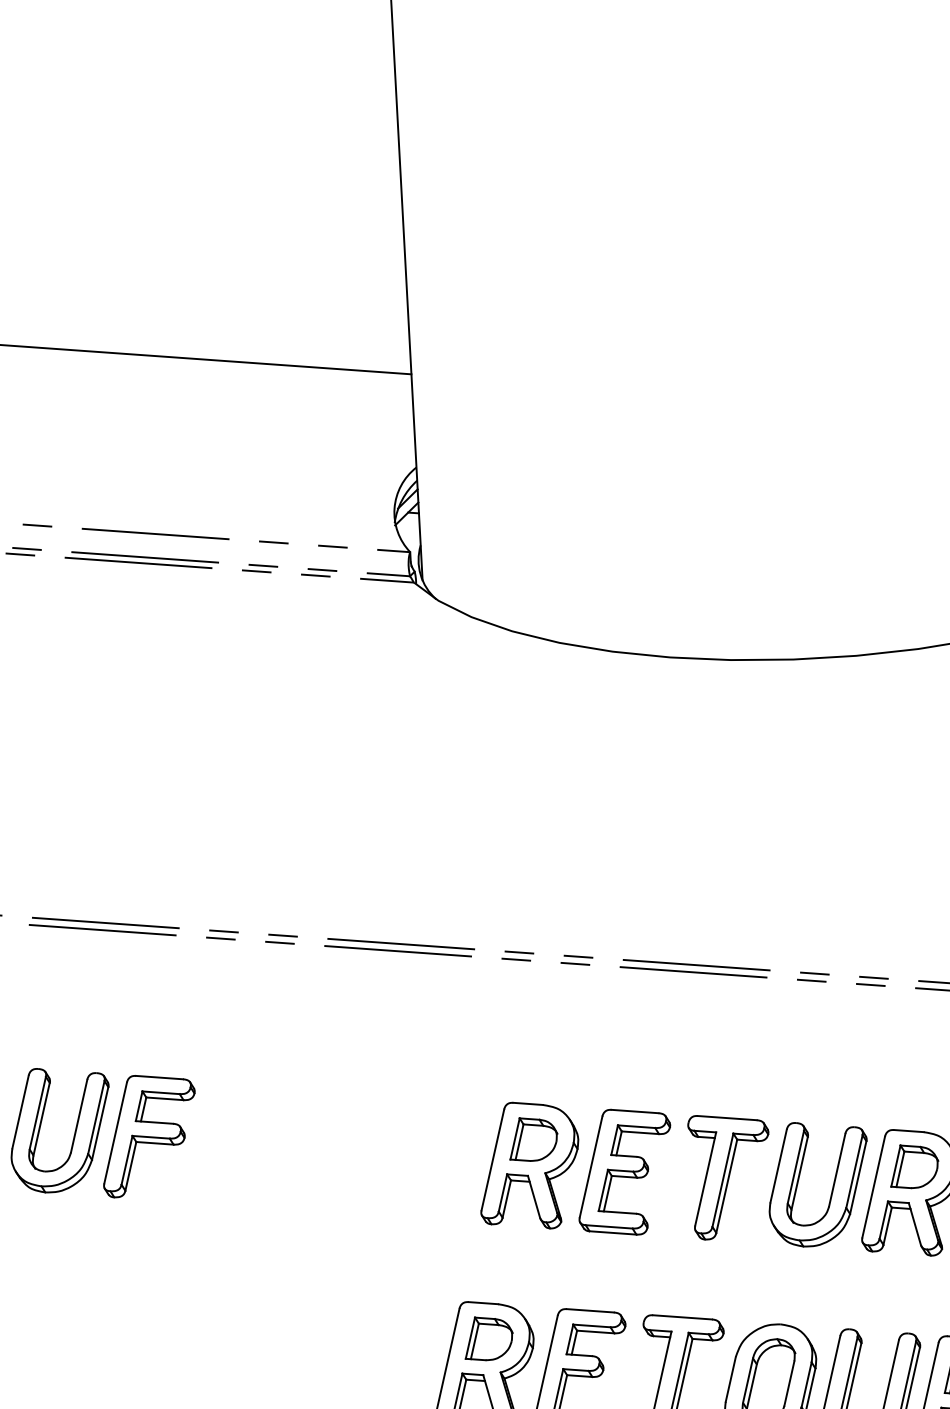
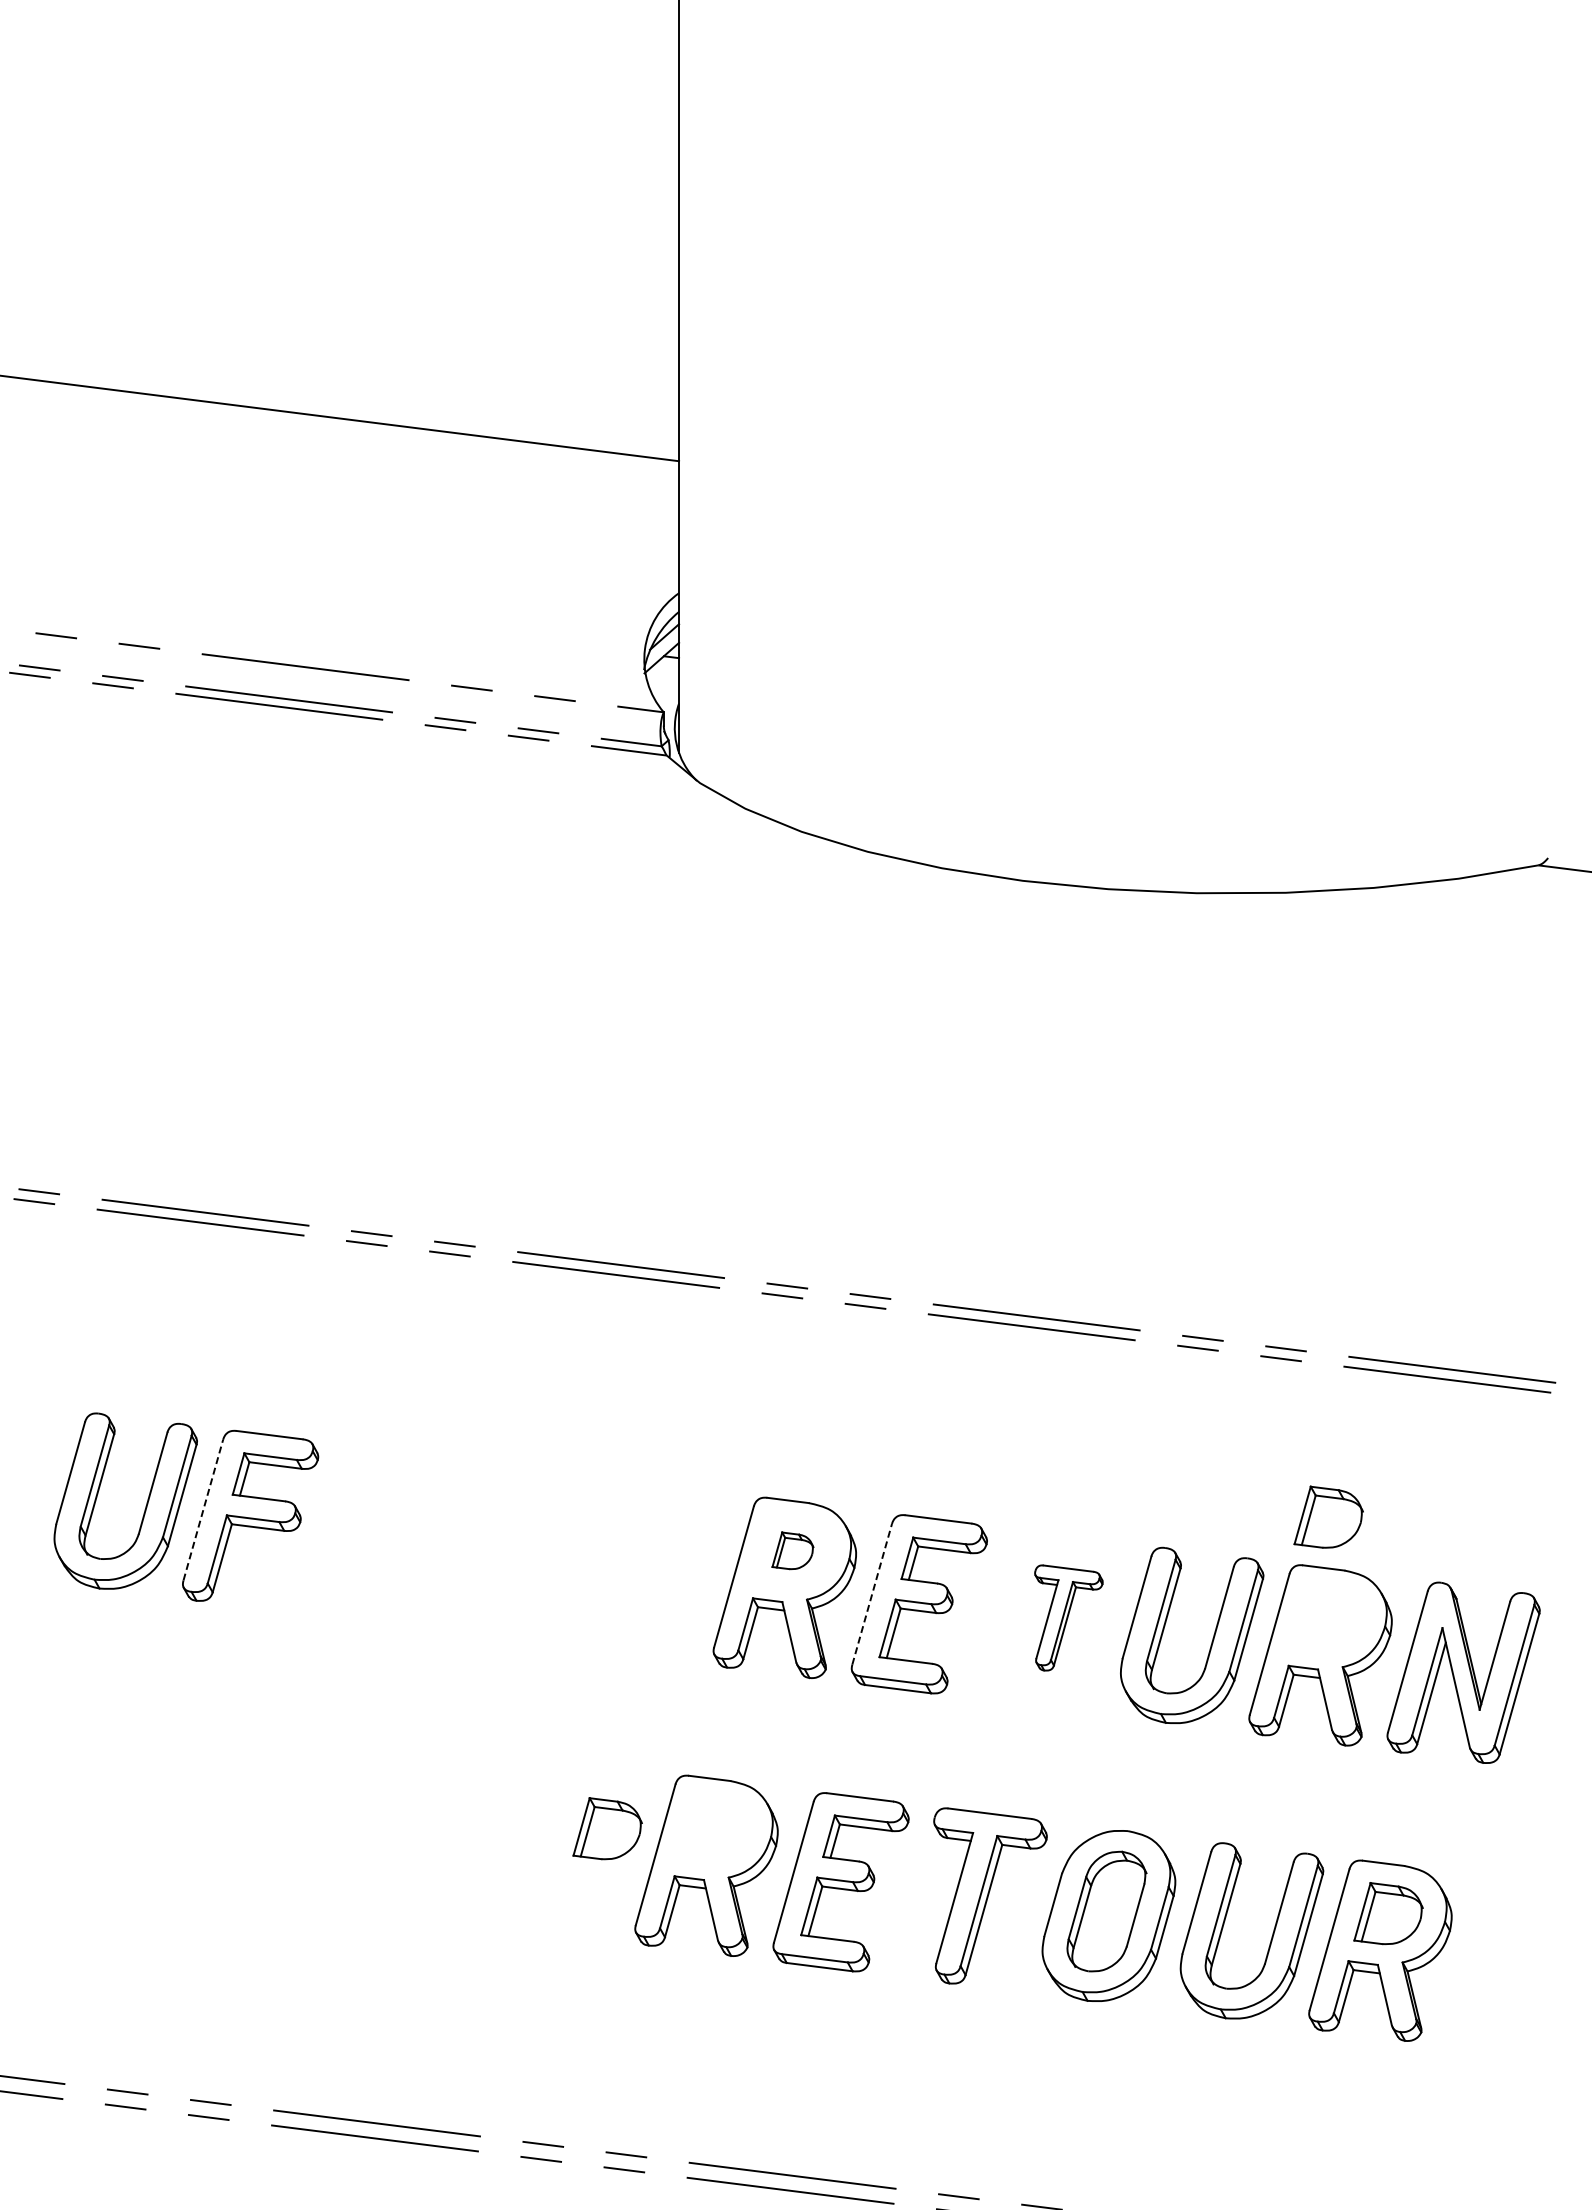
line: (115, 1132) -> (203, 1509), solid -> dashed
part: (533, 1139) -> (792, 1550), size x0.6
part: (914, 1165) -> (1328, 1516), moved
line: (591, 1166) -> (872, 1593), solid -> dashed
part: (730, 1175) -> (1068, 1617), size x0.6
part: (488, 1338) -> (607, 1828), moved

